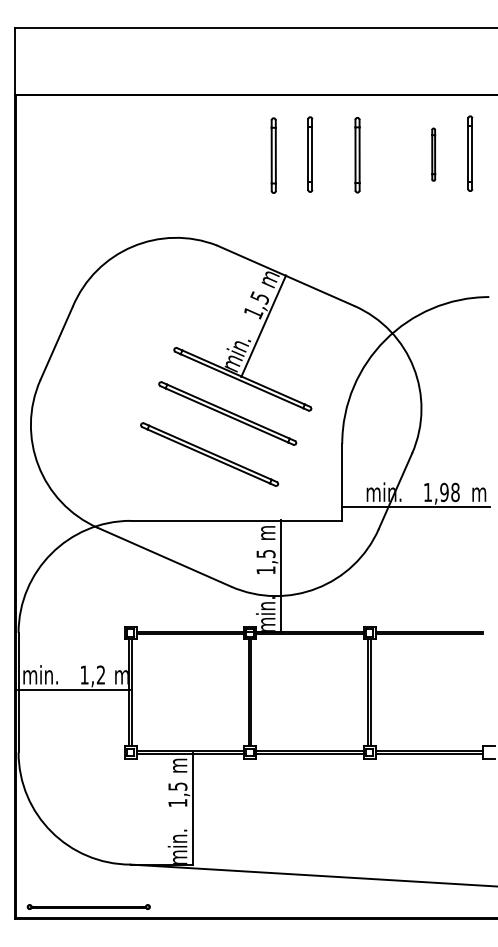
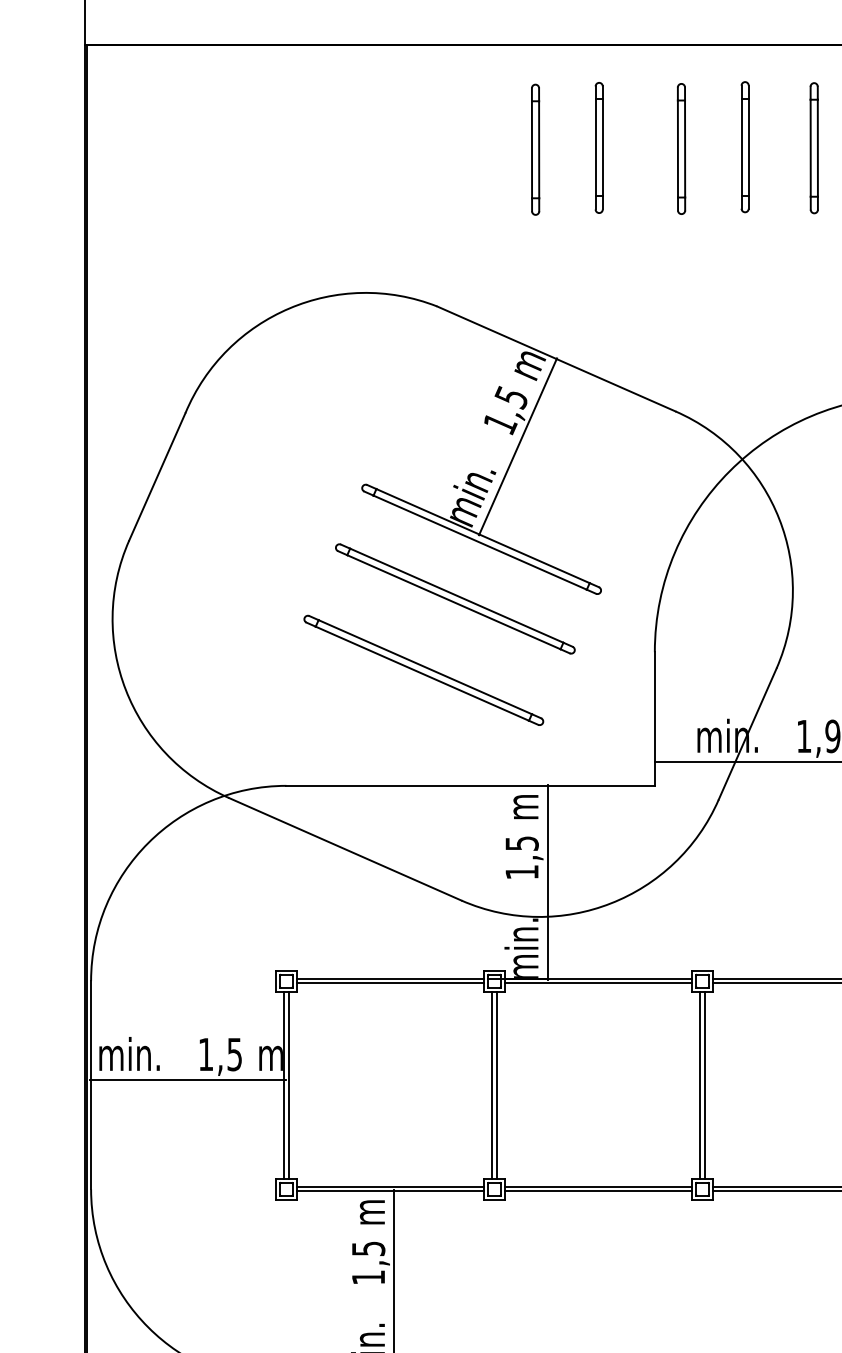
part: (393, 153) -> (744, 146), added
part: (433, 154) -> (813, 147), size x1.43
text: (101, 674) -> (235, 1053), 1,2 -> 1,5

